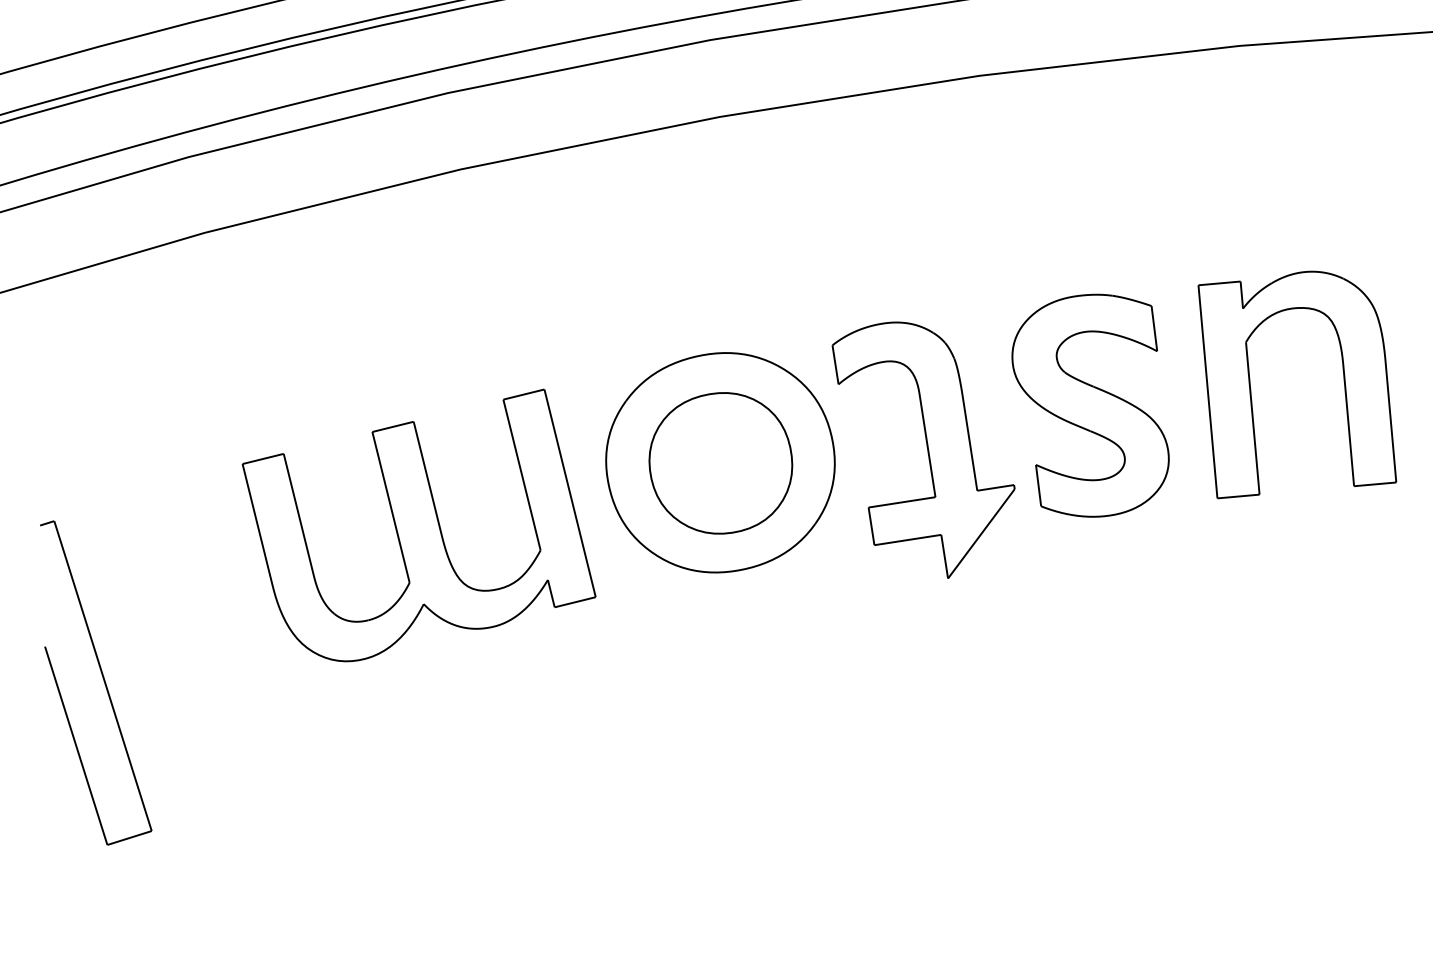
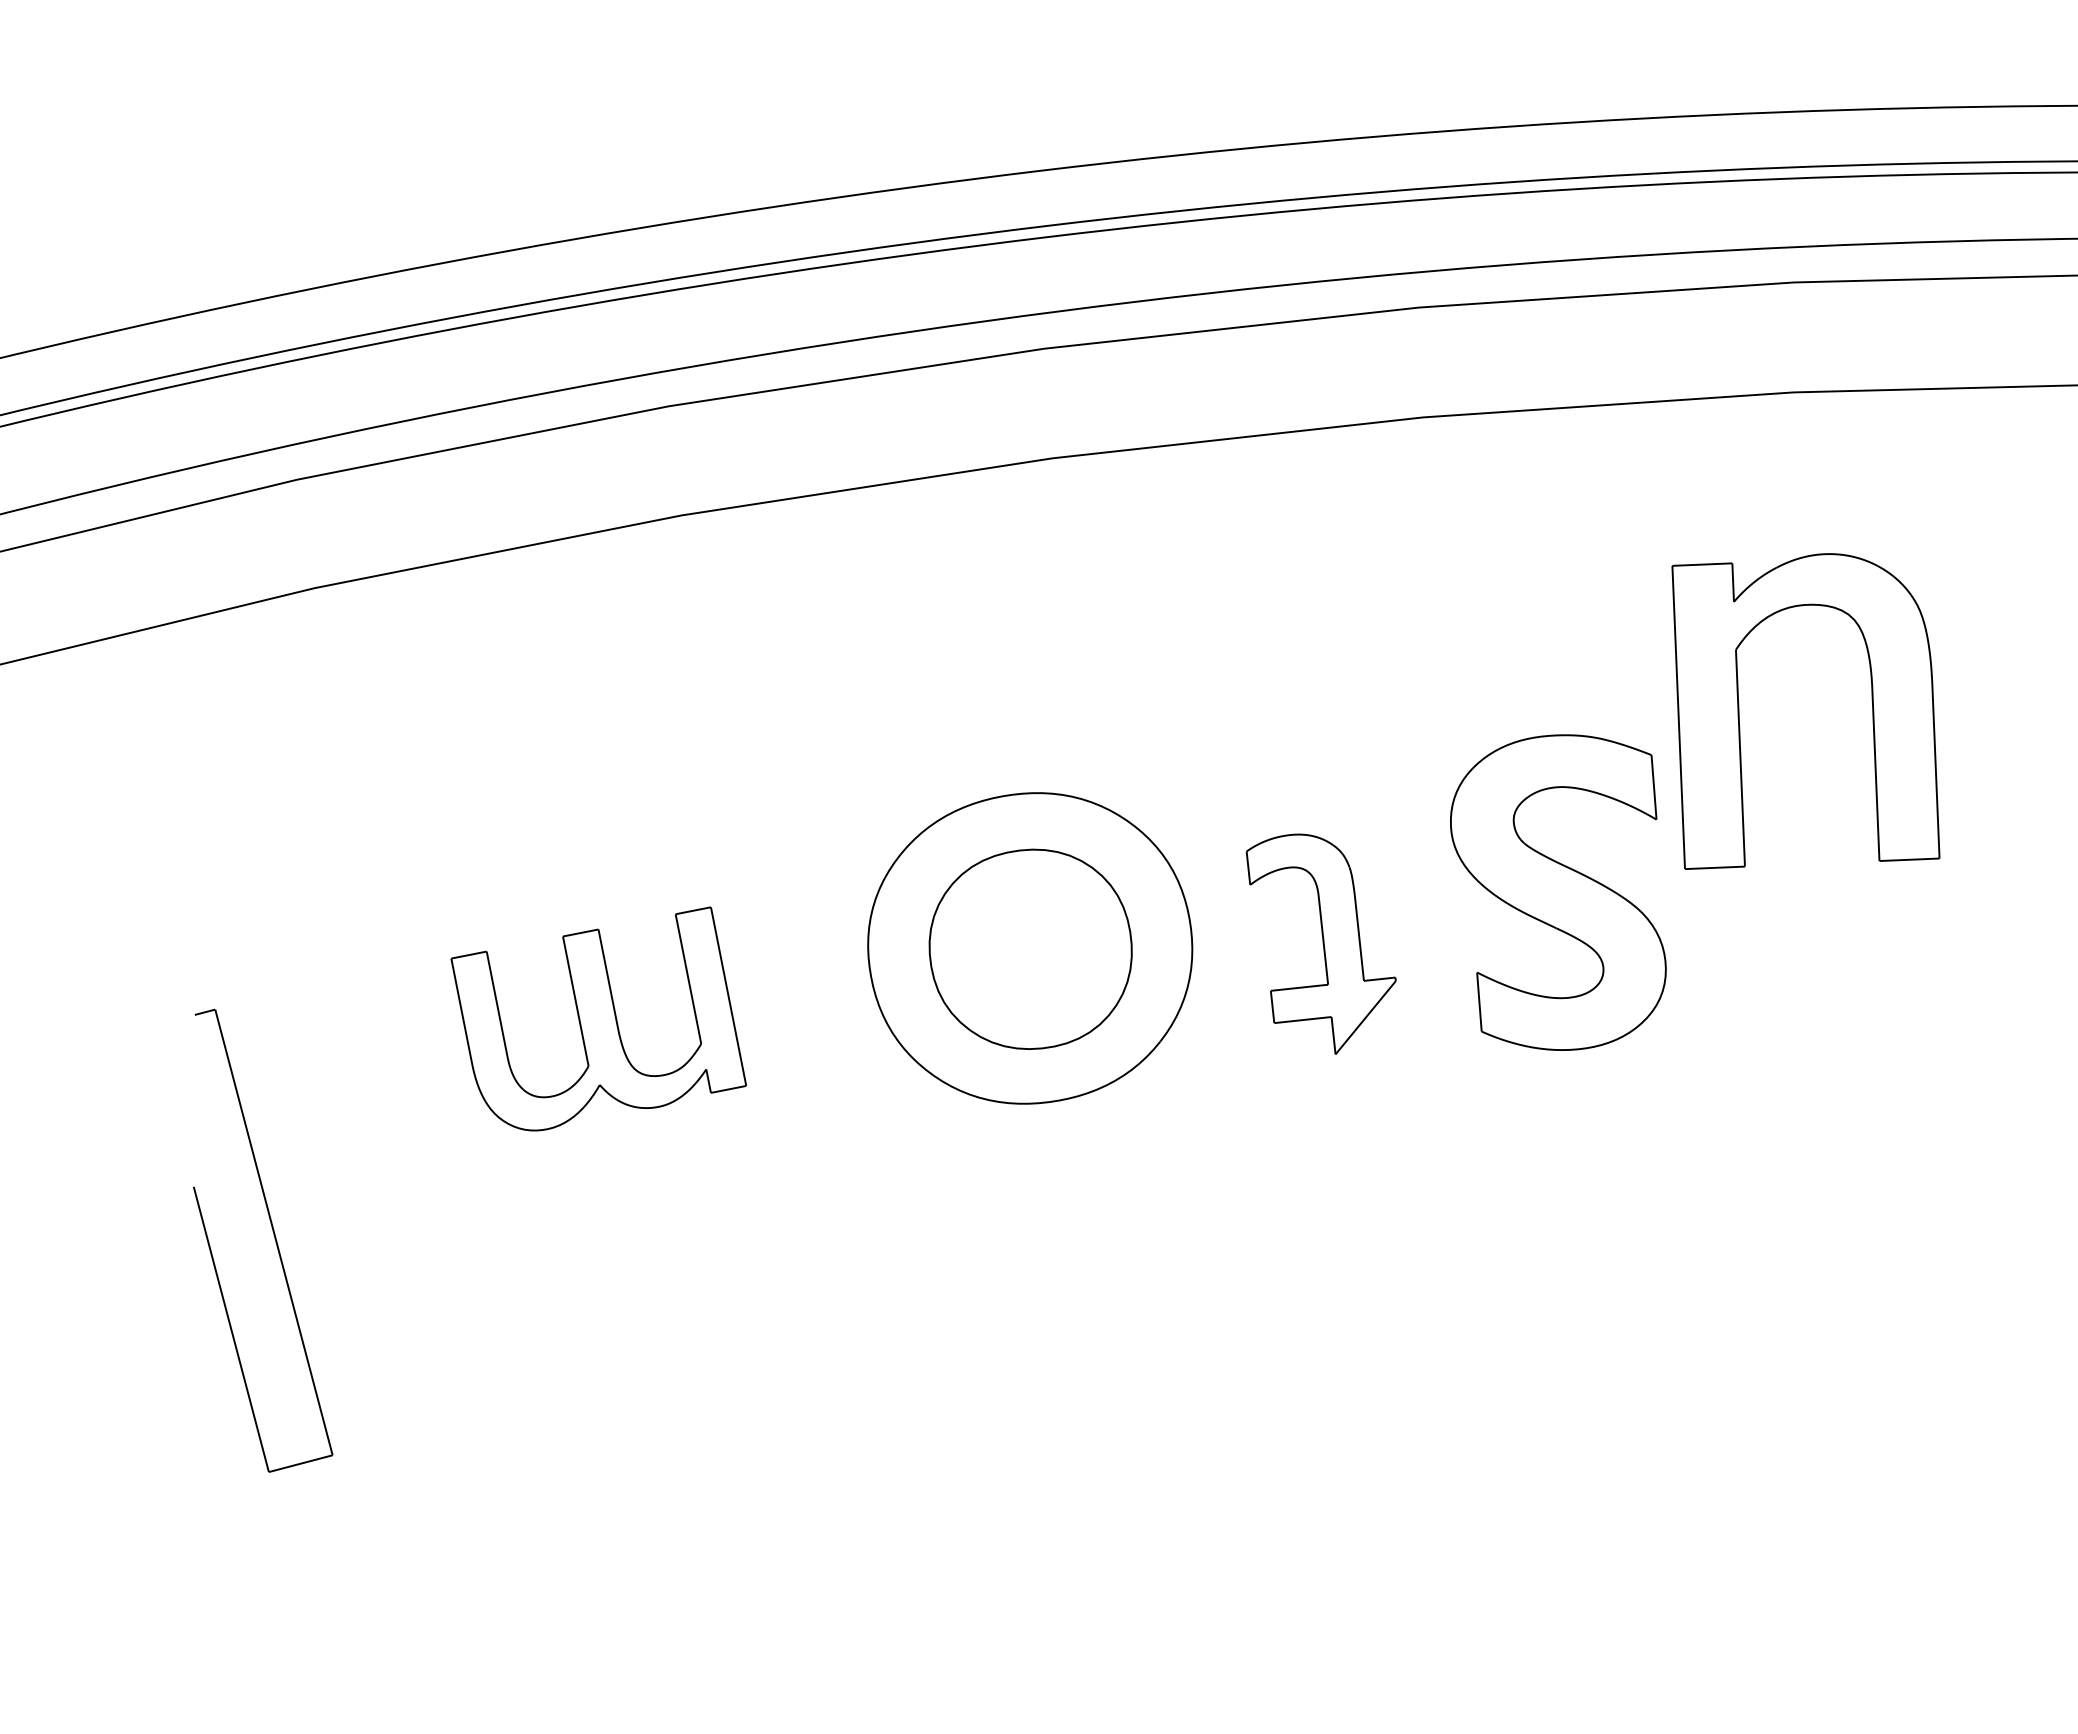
part: (1250, 385) -> (1739, 711), moved
part: (925, 450) -> (1321, 944), size x0.6
part: (418, 526) -> (598, 1018), size x0.6
part: (103, 681) -> (274, 1239), moved

